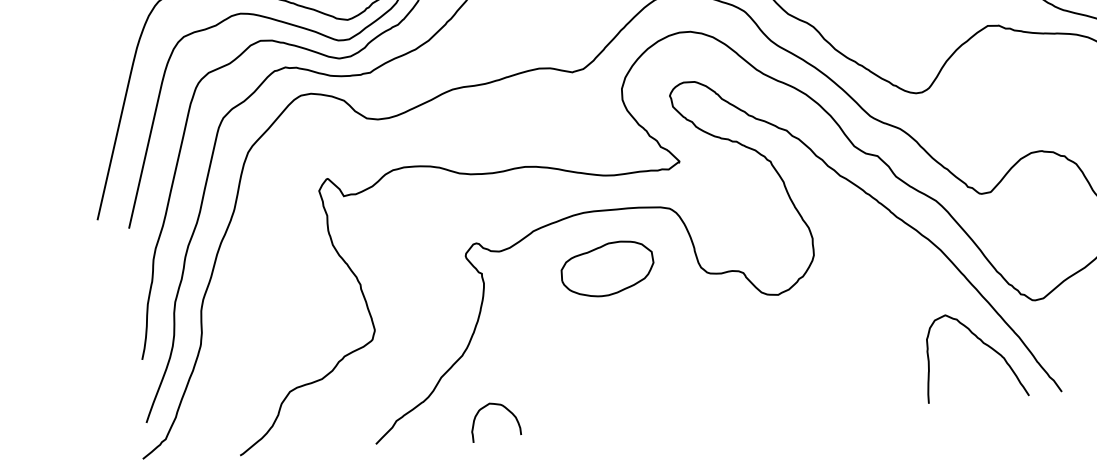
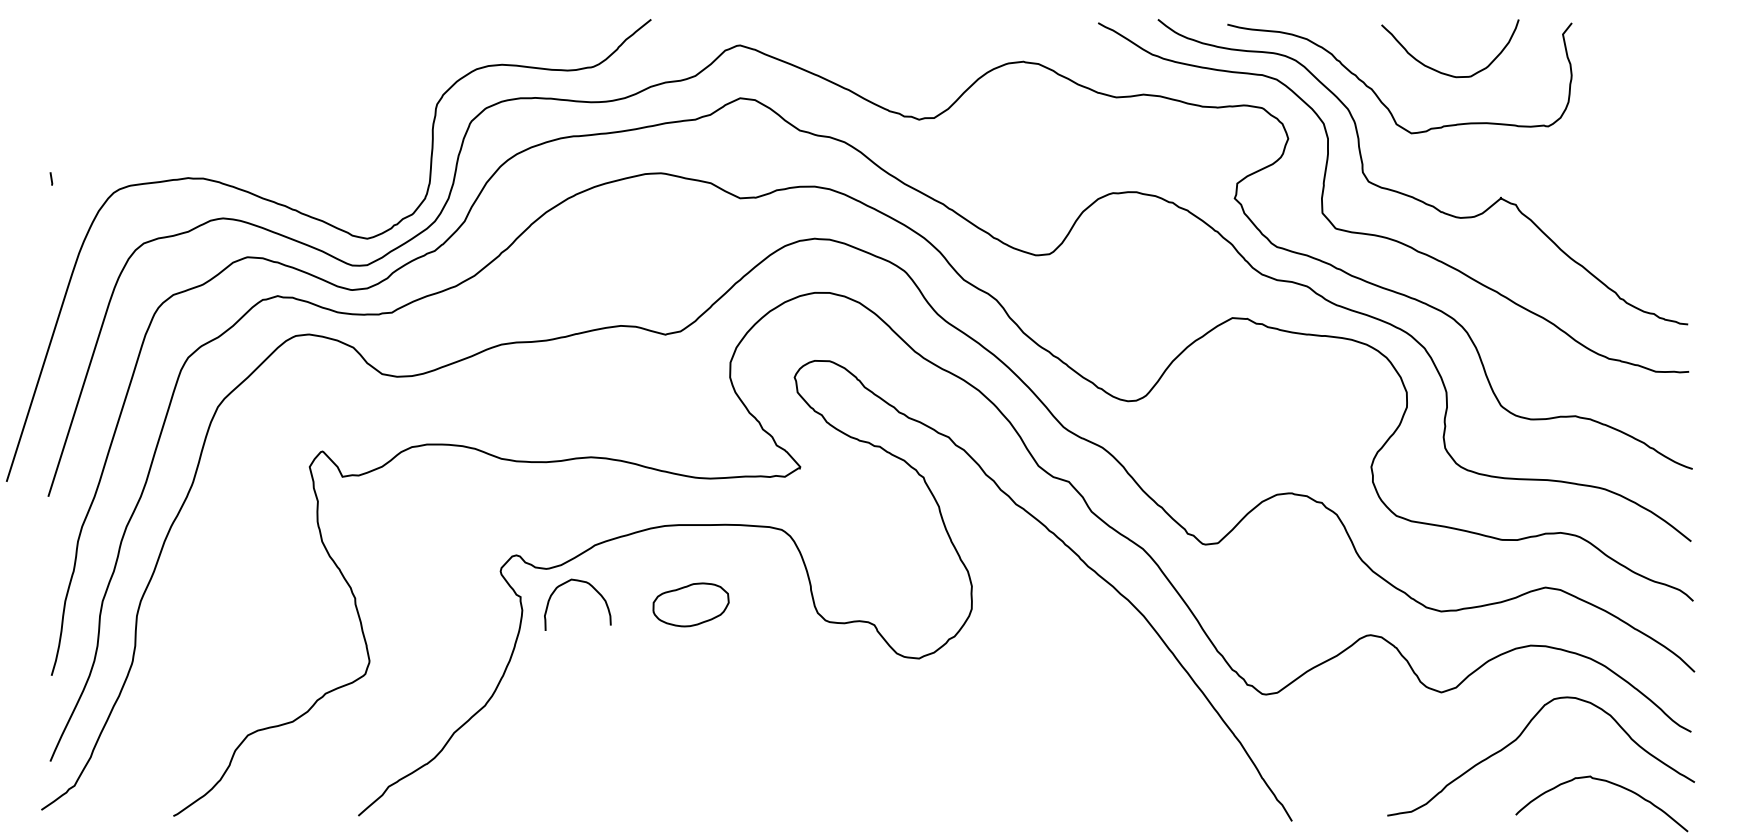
part: (607, 268) -> (690, 604), size x0.6
curve: (984, 344) -> (1192, 748), removed
curve: (503, 407) -> (590, 586), moved

